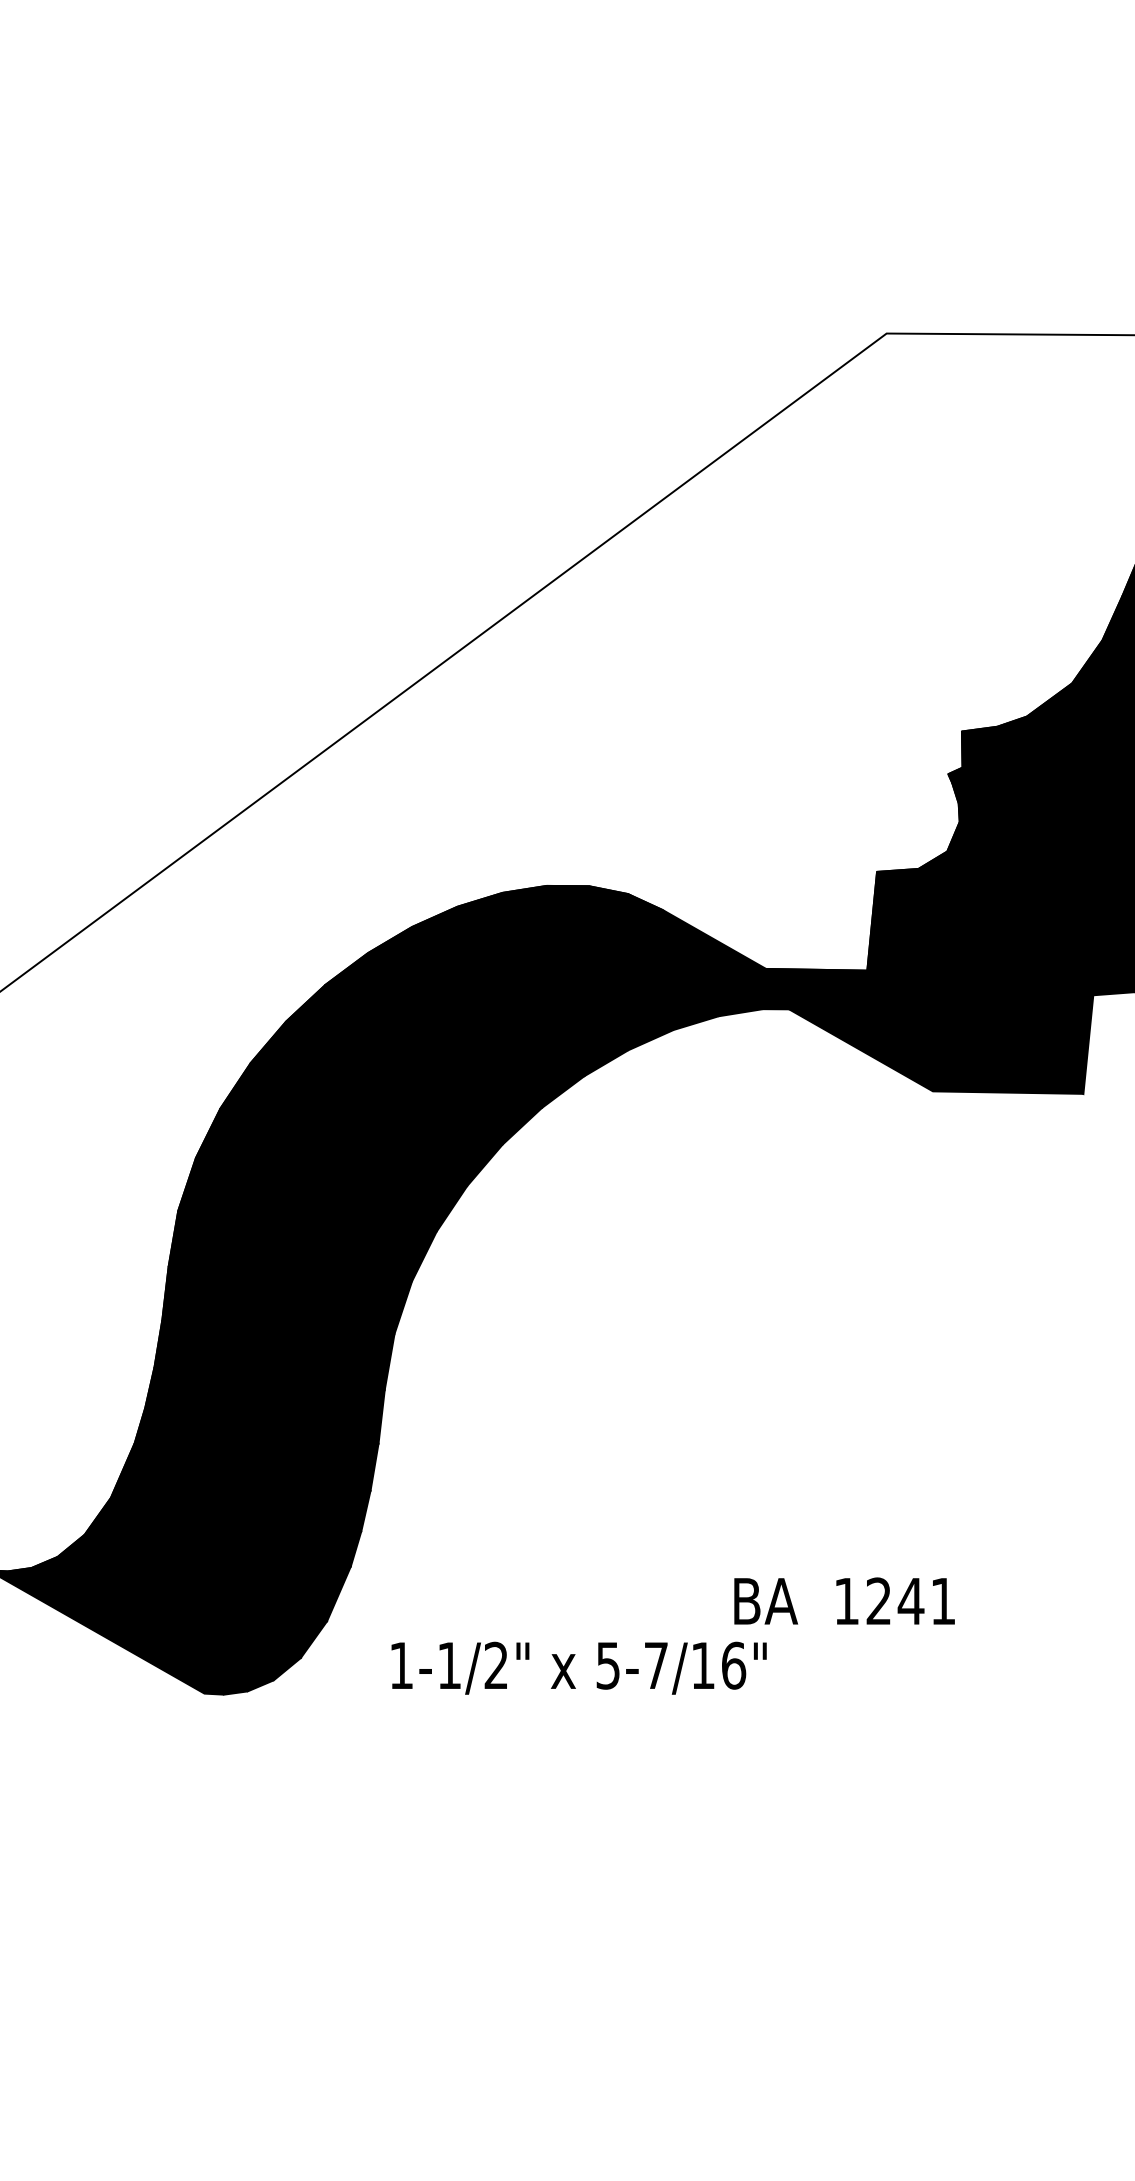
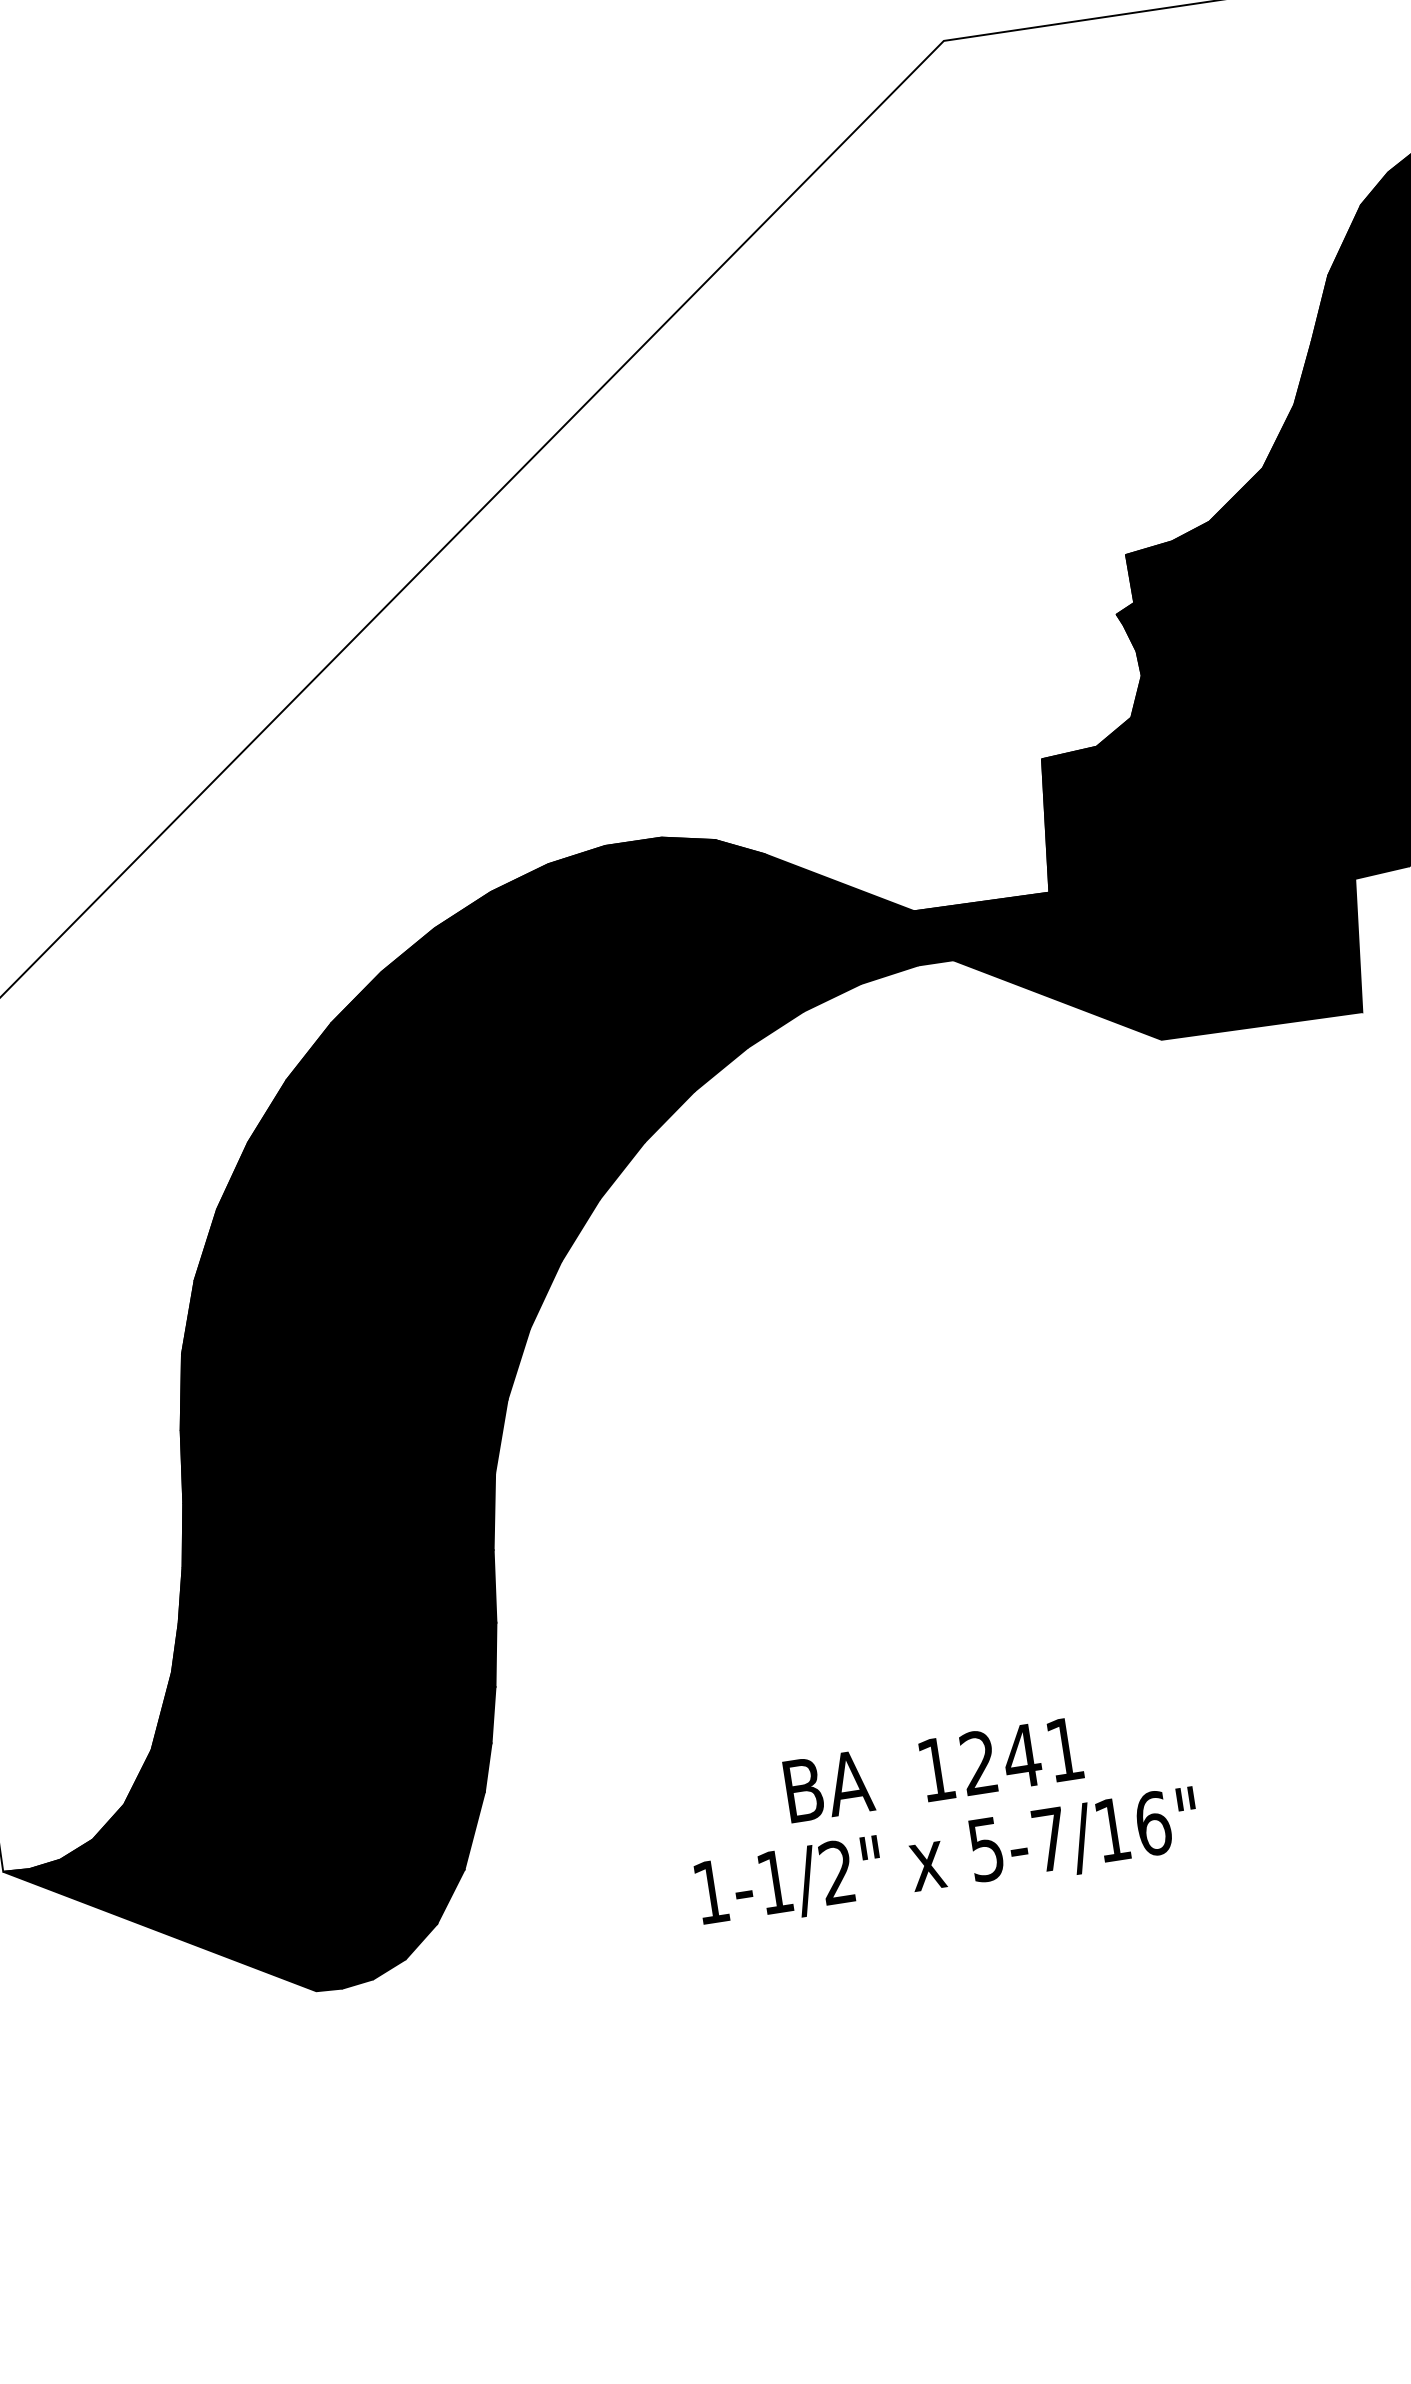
text: (844, 1600) -> (933, 1768), moved
text: (578, 1667) -> (946, 1857), moved

